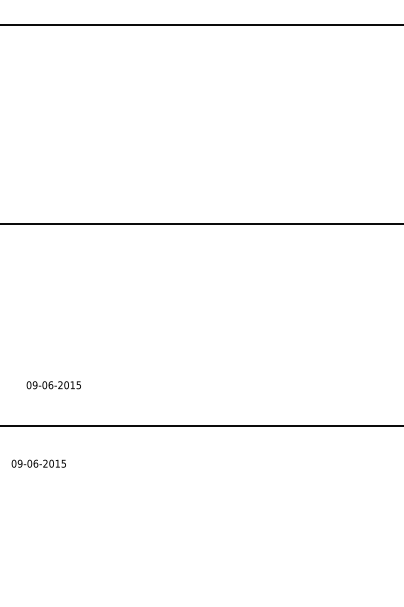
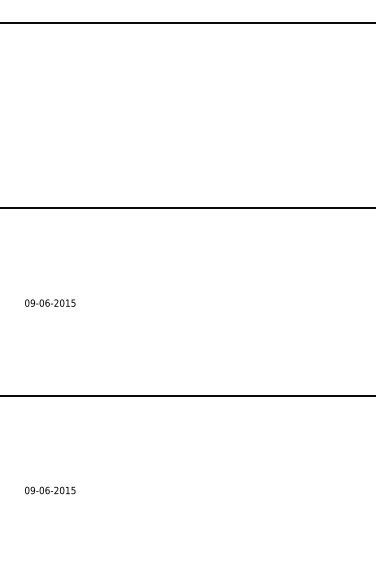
text: (53, 385) -> (49, 303), moved
text: (38, 463) -> (49, 490), moved

